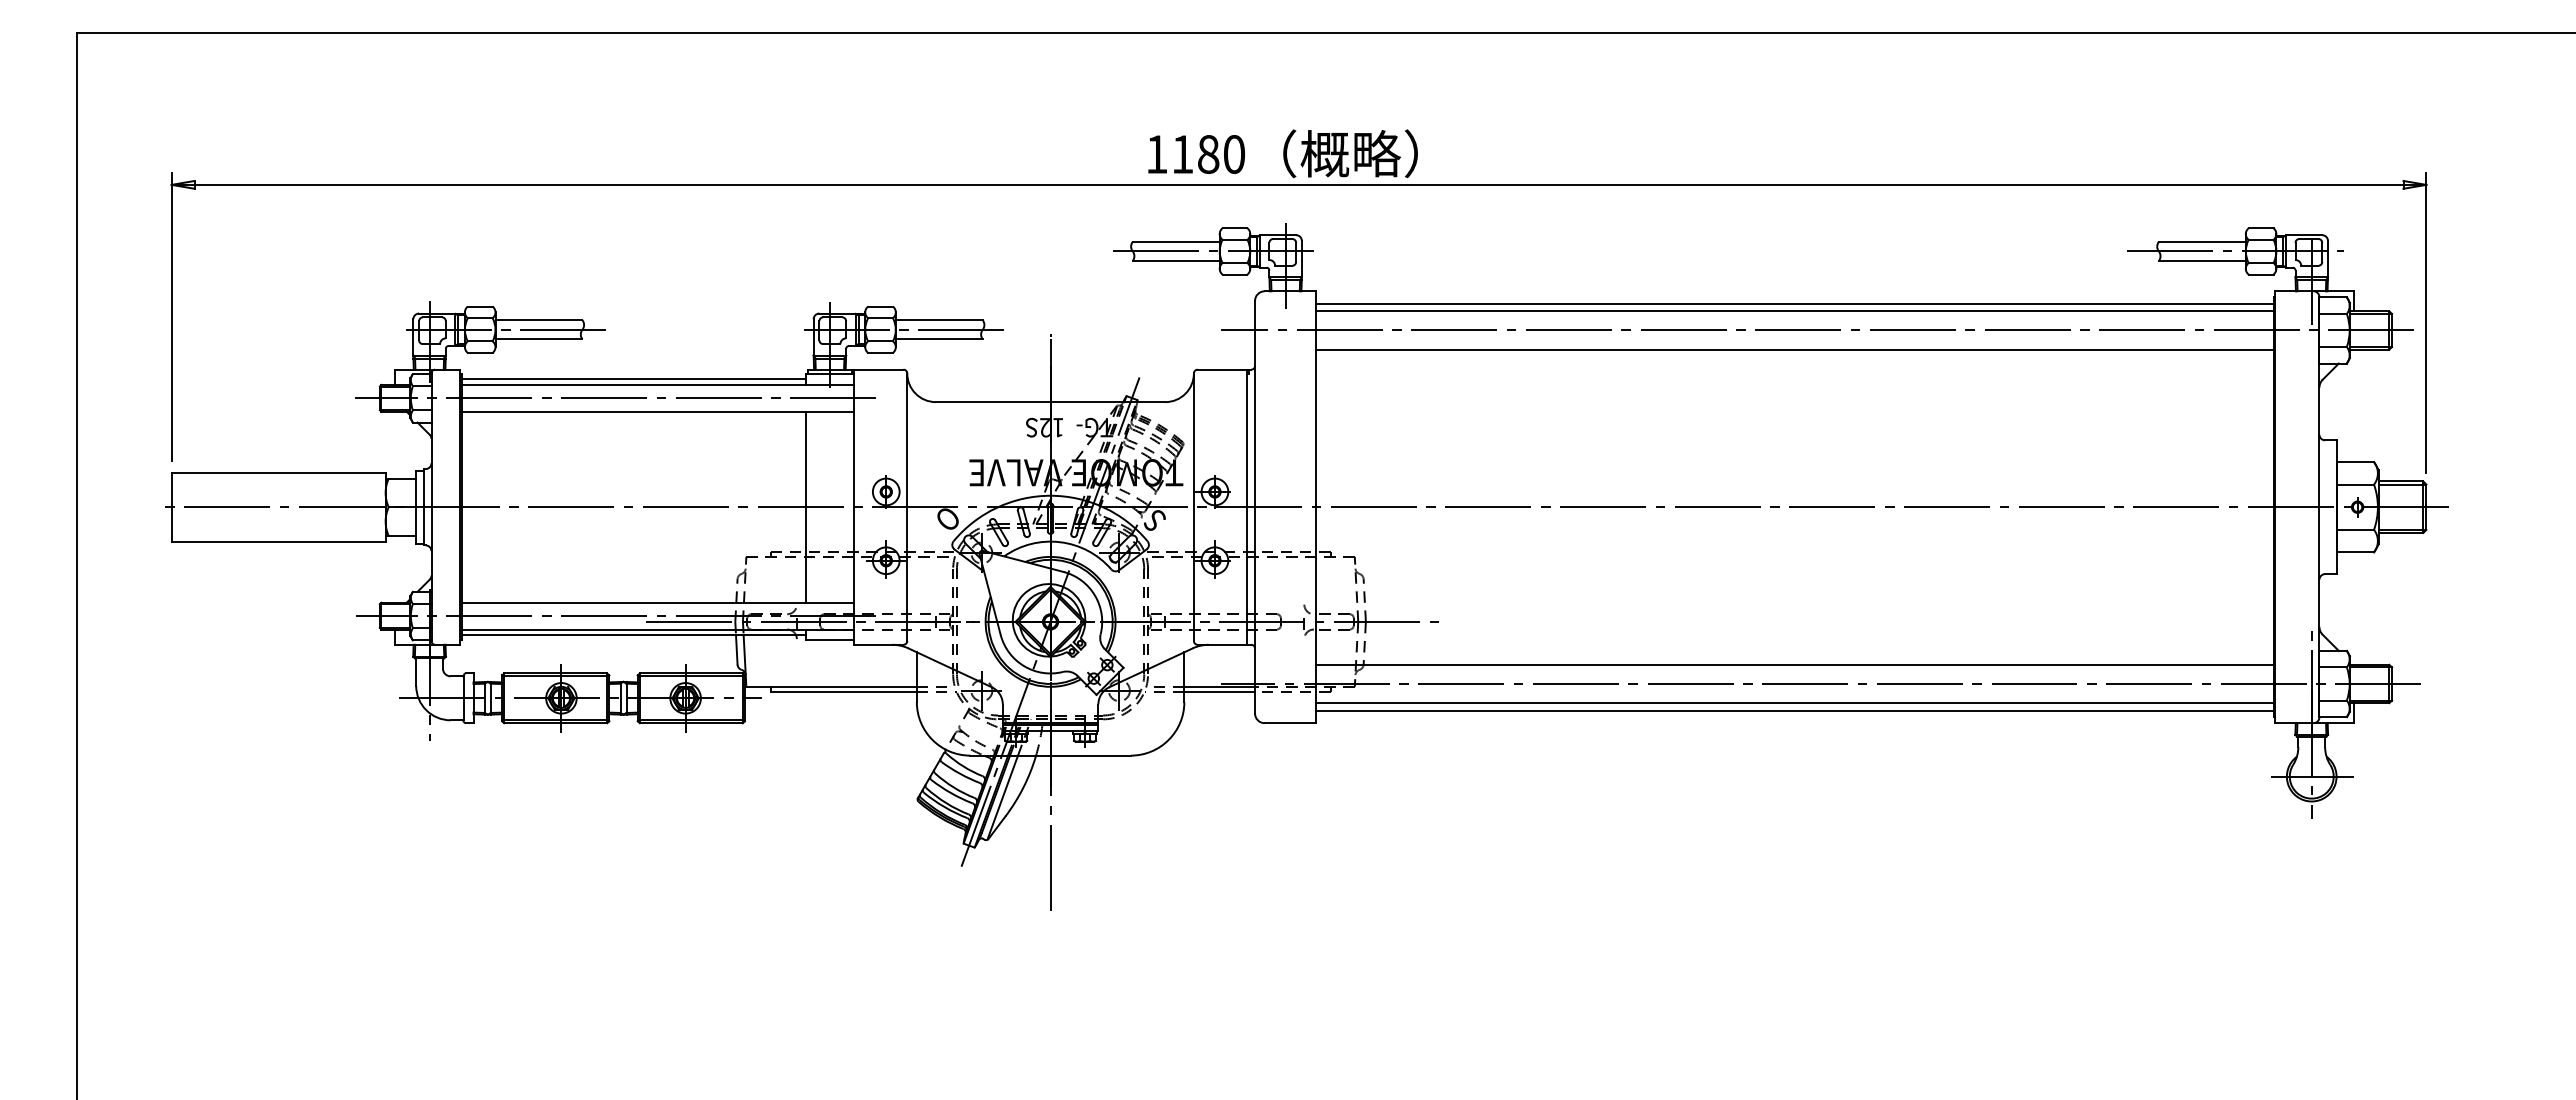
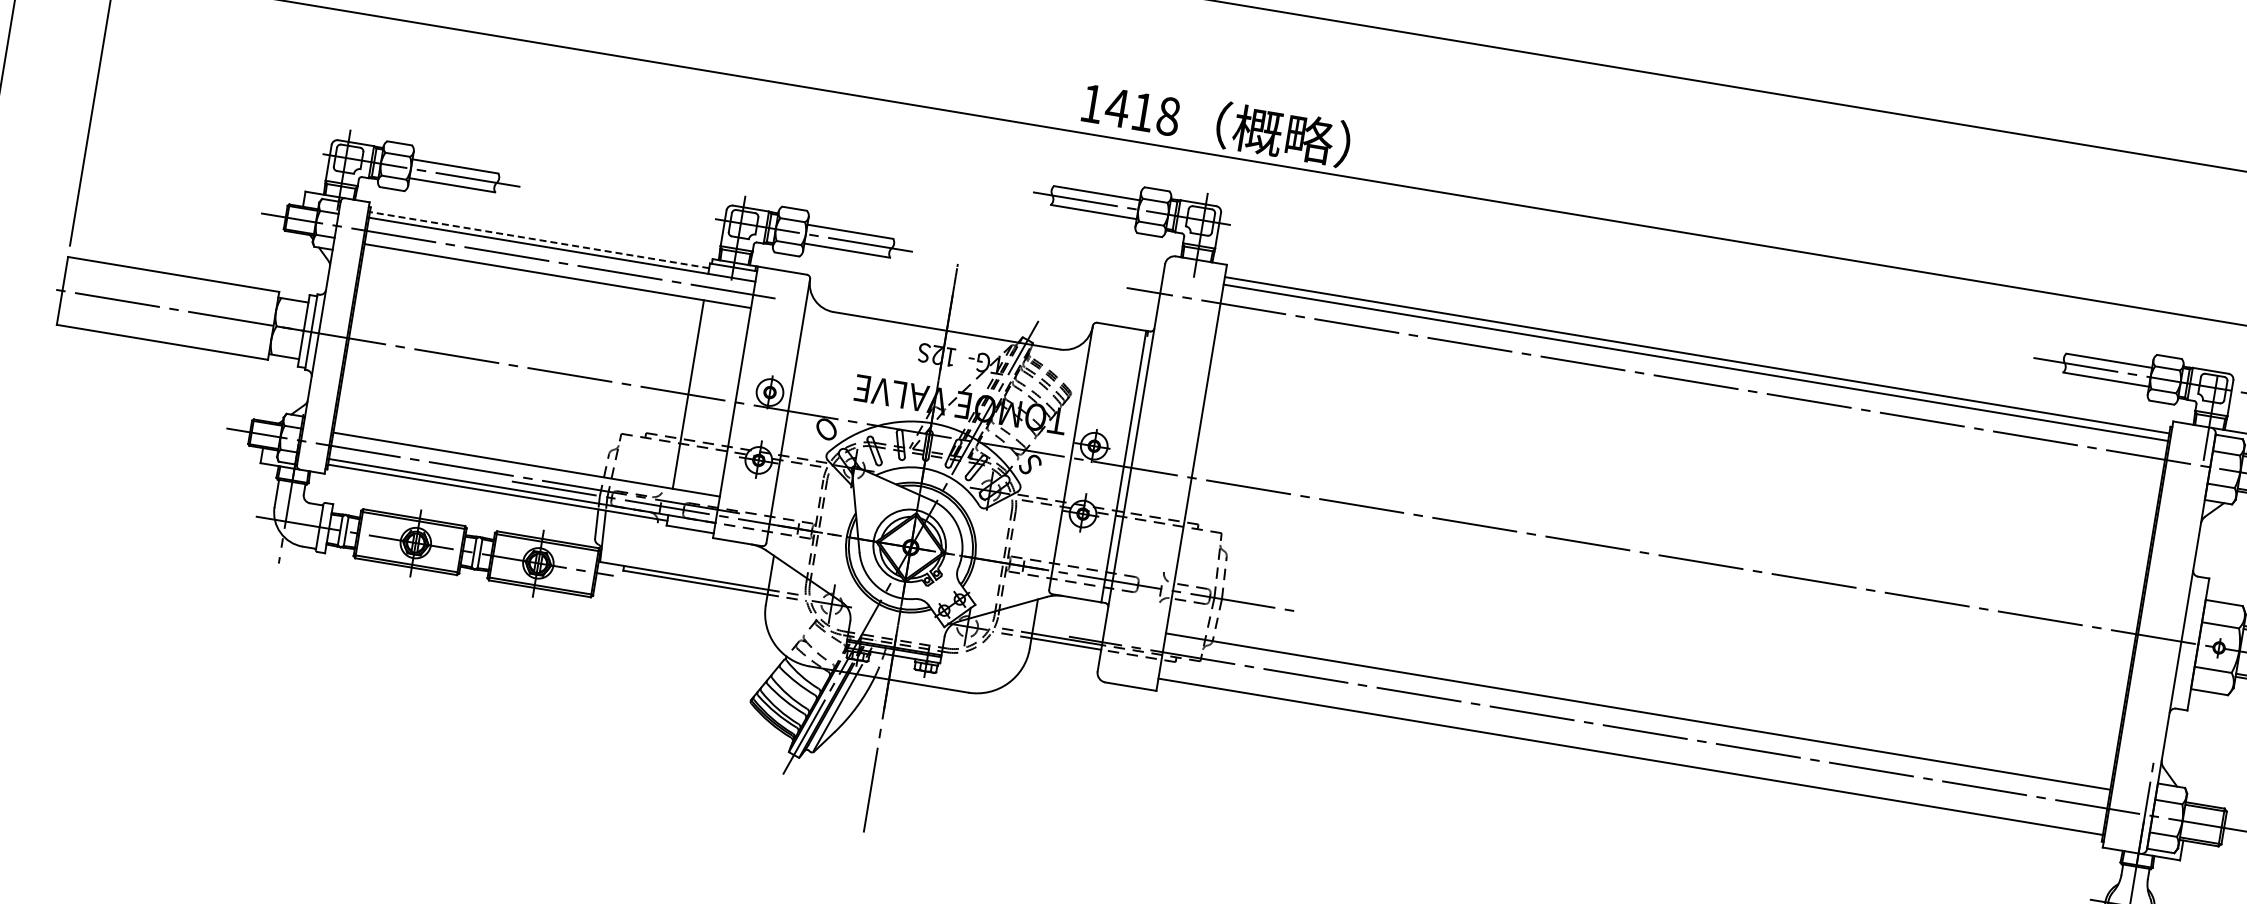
text: (1208, 154) -> (1143, 112), 1180 -> 1418
line: (1794, 349) -> (1689, 400), removed
line: (634, 379) -> (539, 240), solid -> dashed
line: (1794, 703) -> (1631, 749), removed

